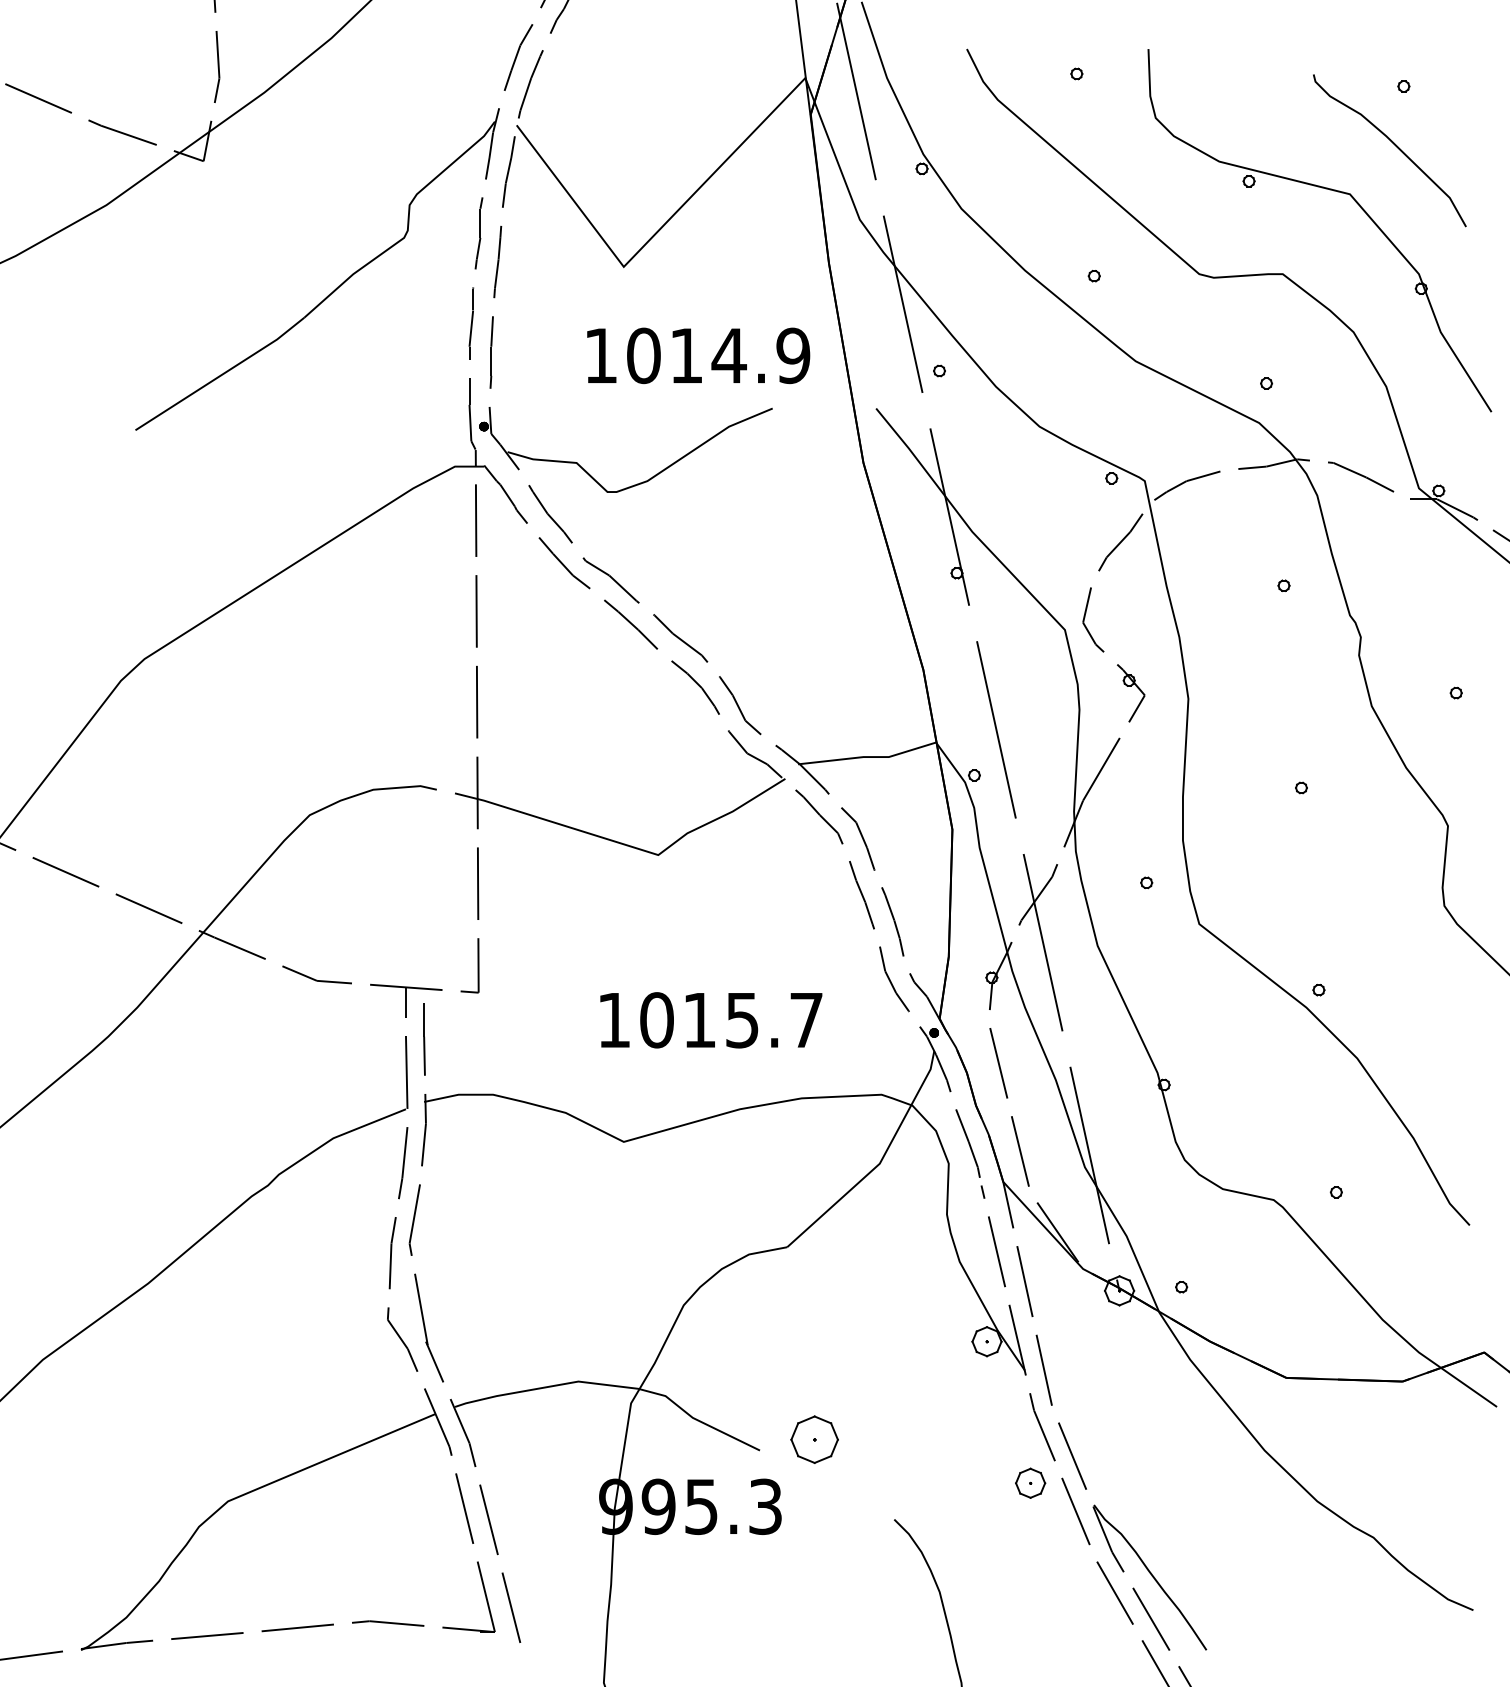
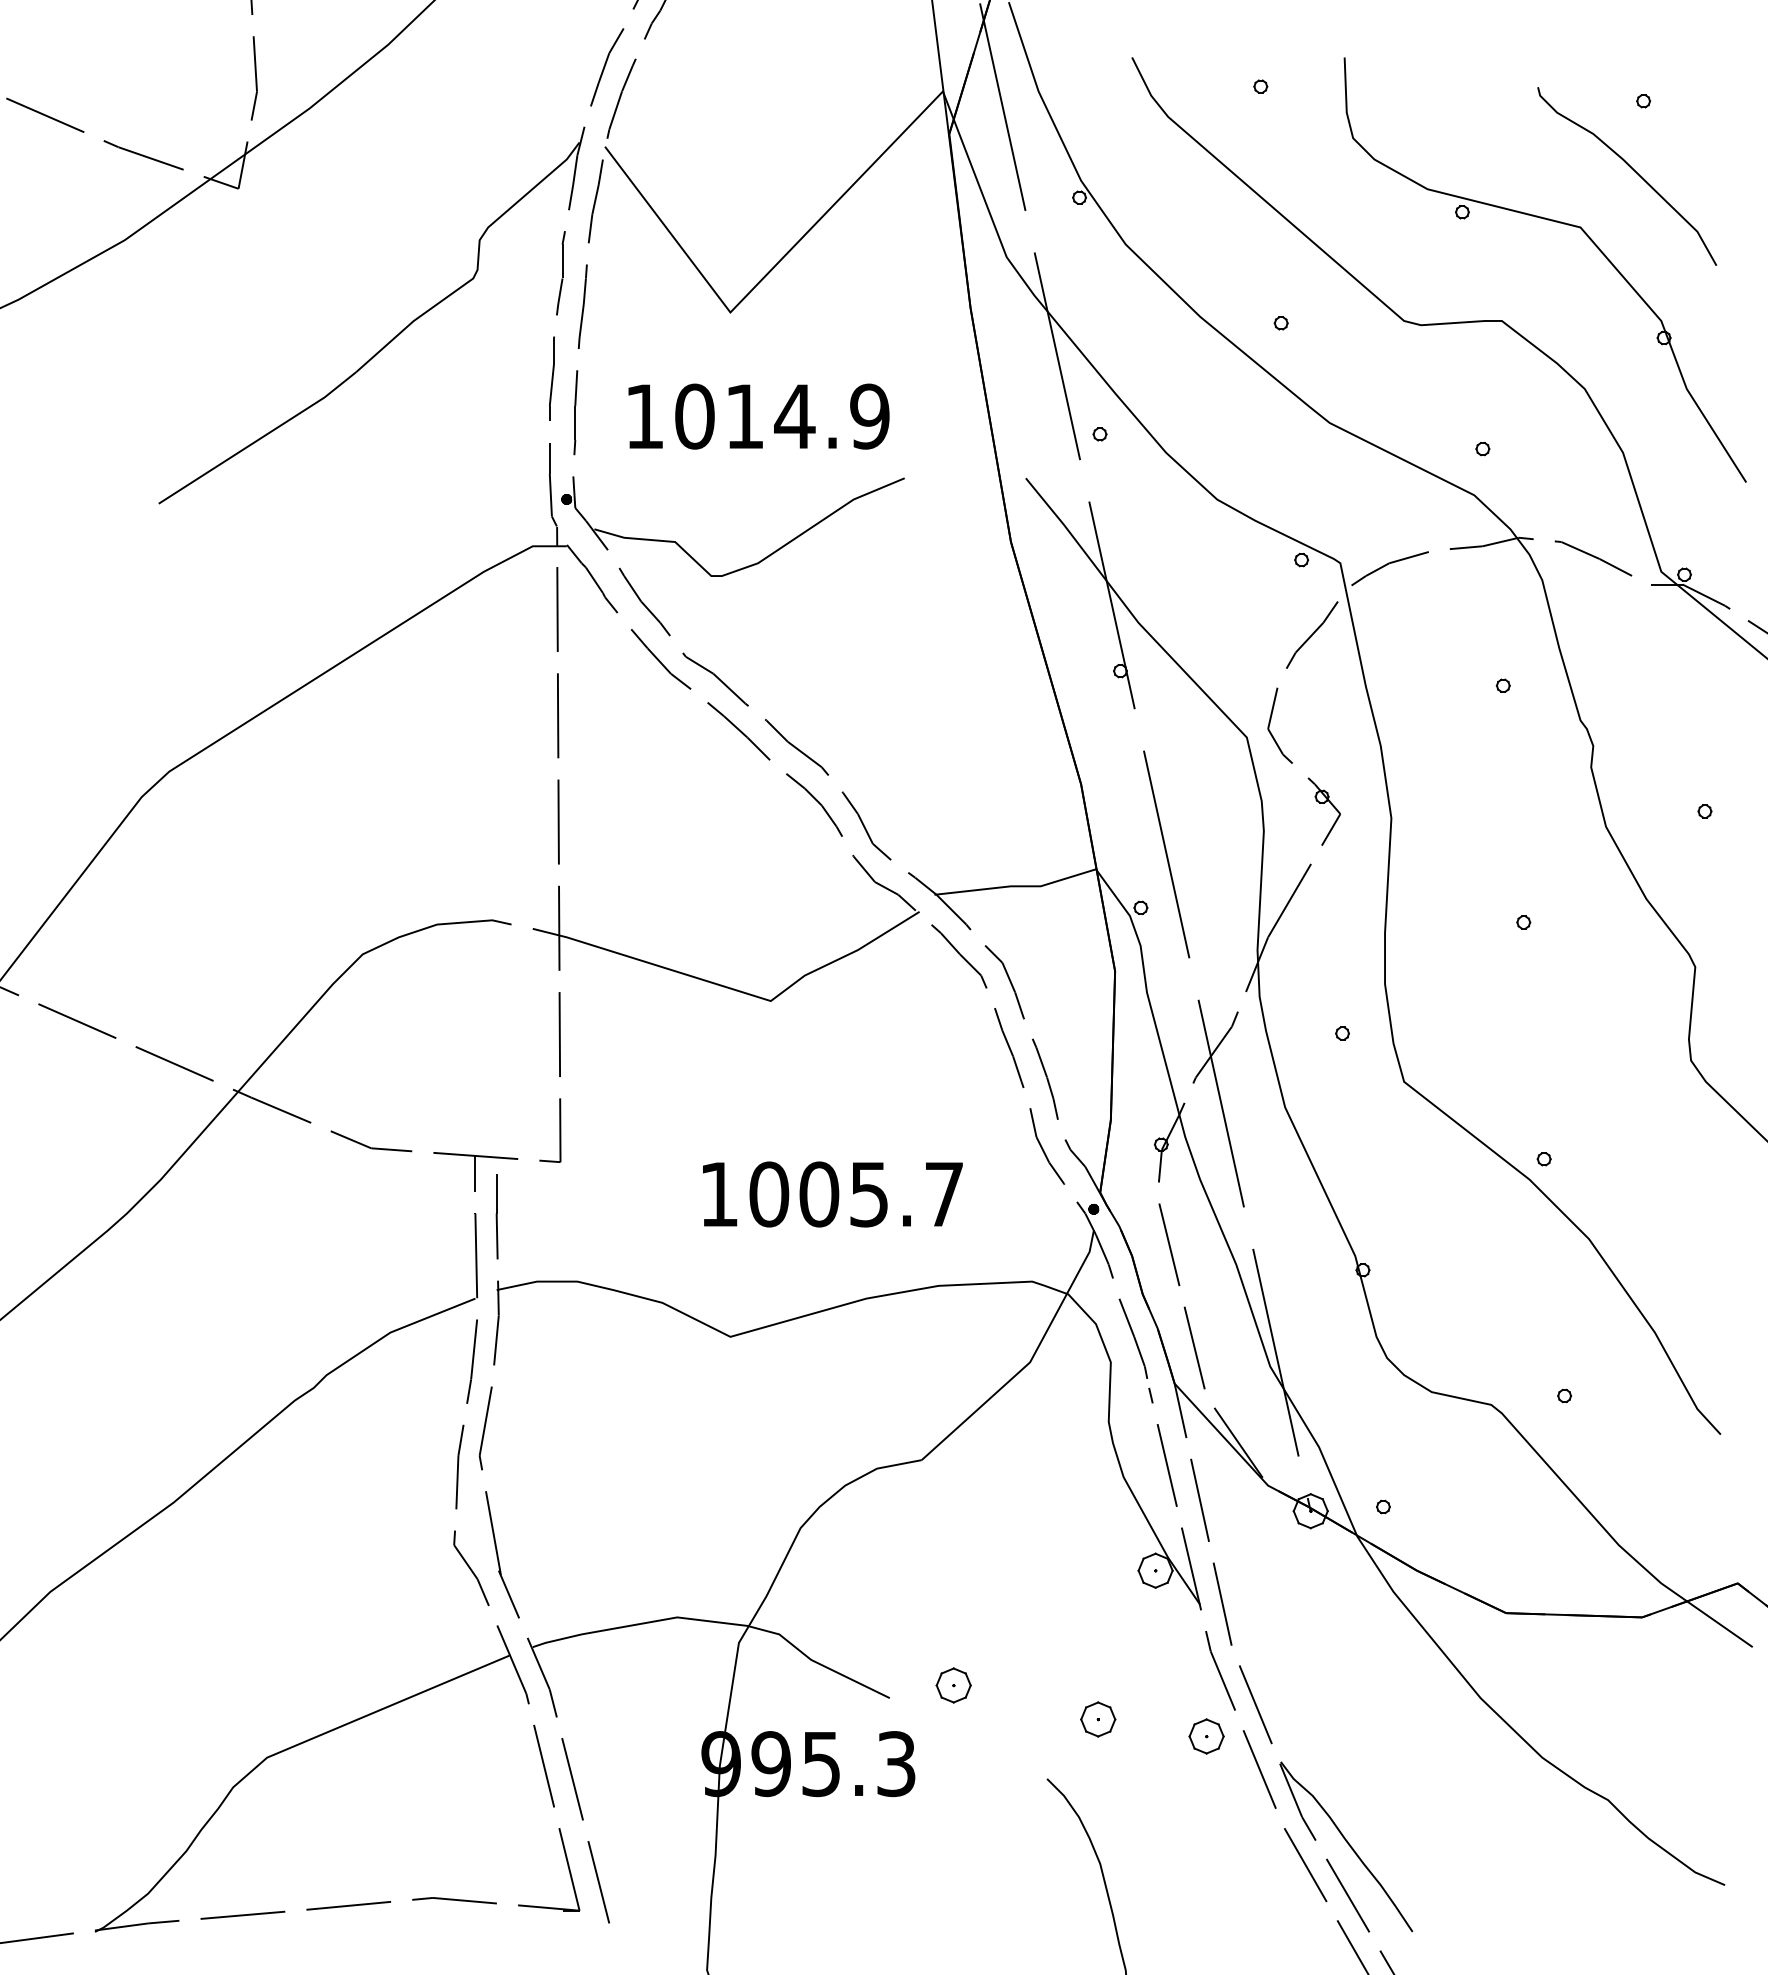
text: (698, 355) -> (758, 416), moved
text: (699, 1020) -> (819, 1194), 1015.7 -> 1005.7
part: (814, 1439) -> (953, 1685), size x0.62
part: (938, 1468) -> (1098, 1719), added

